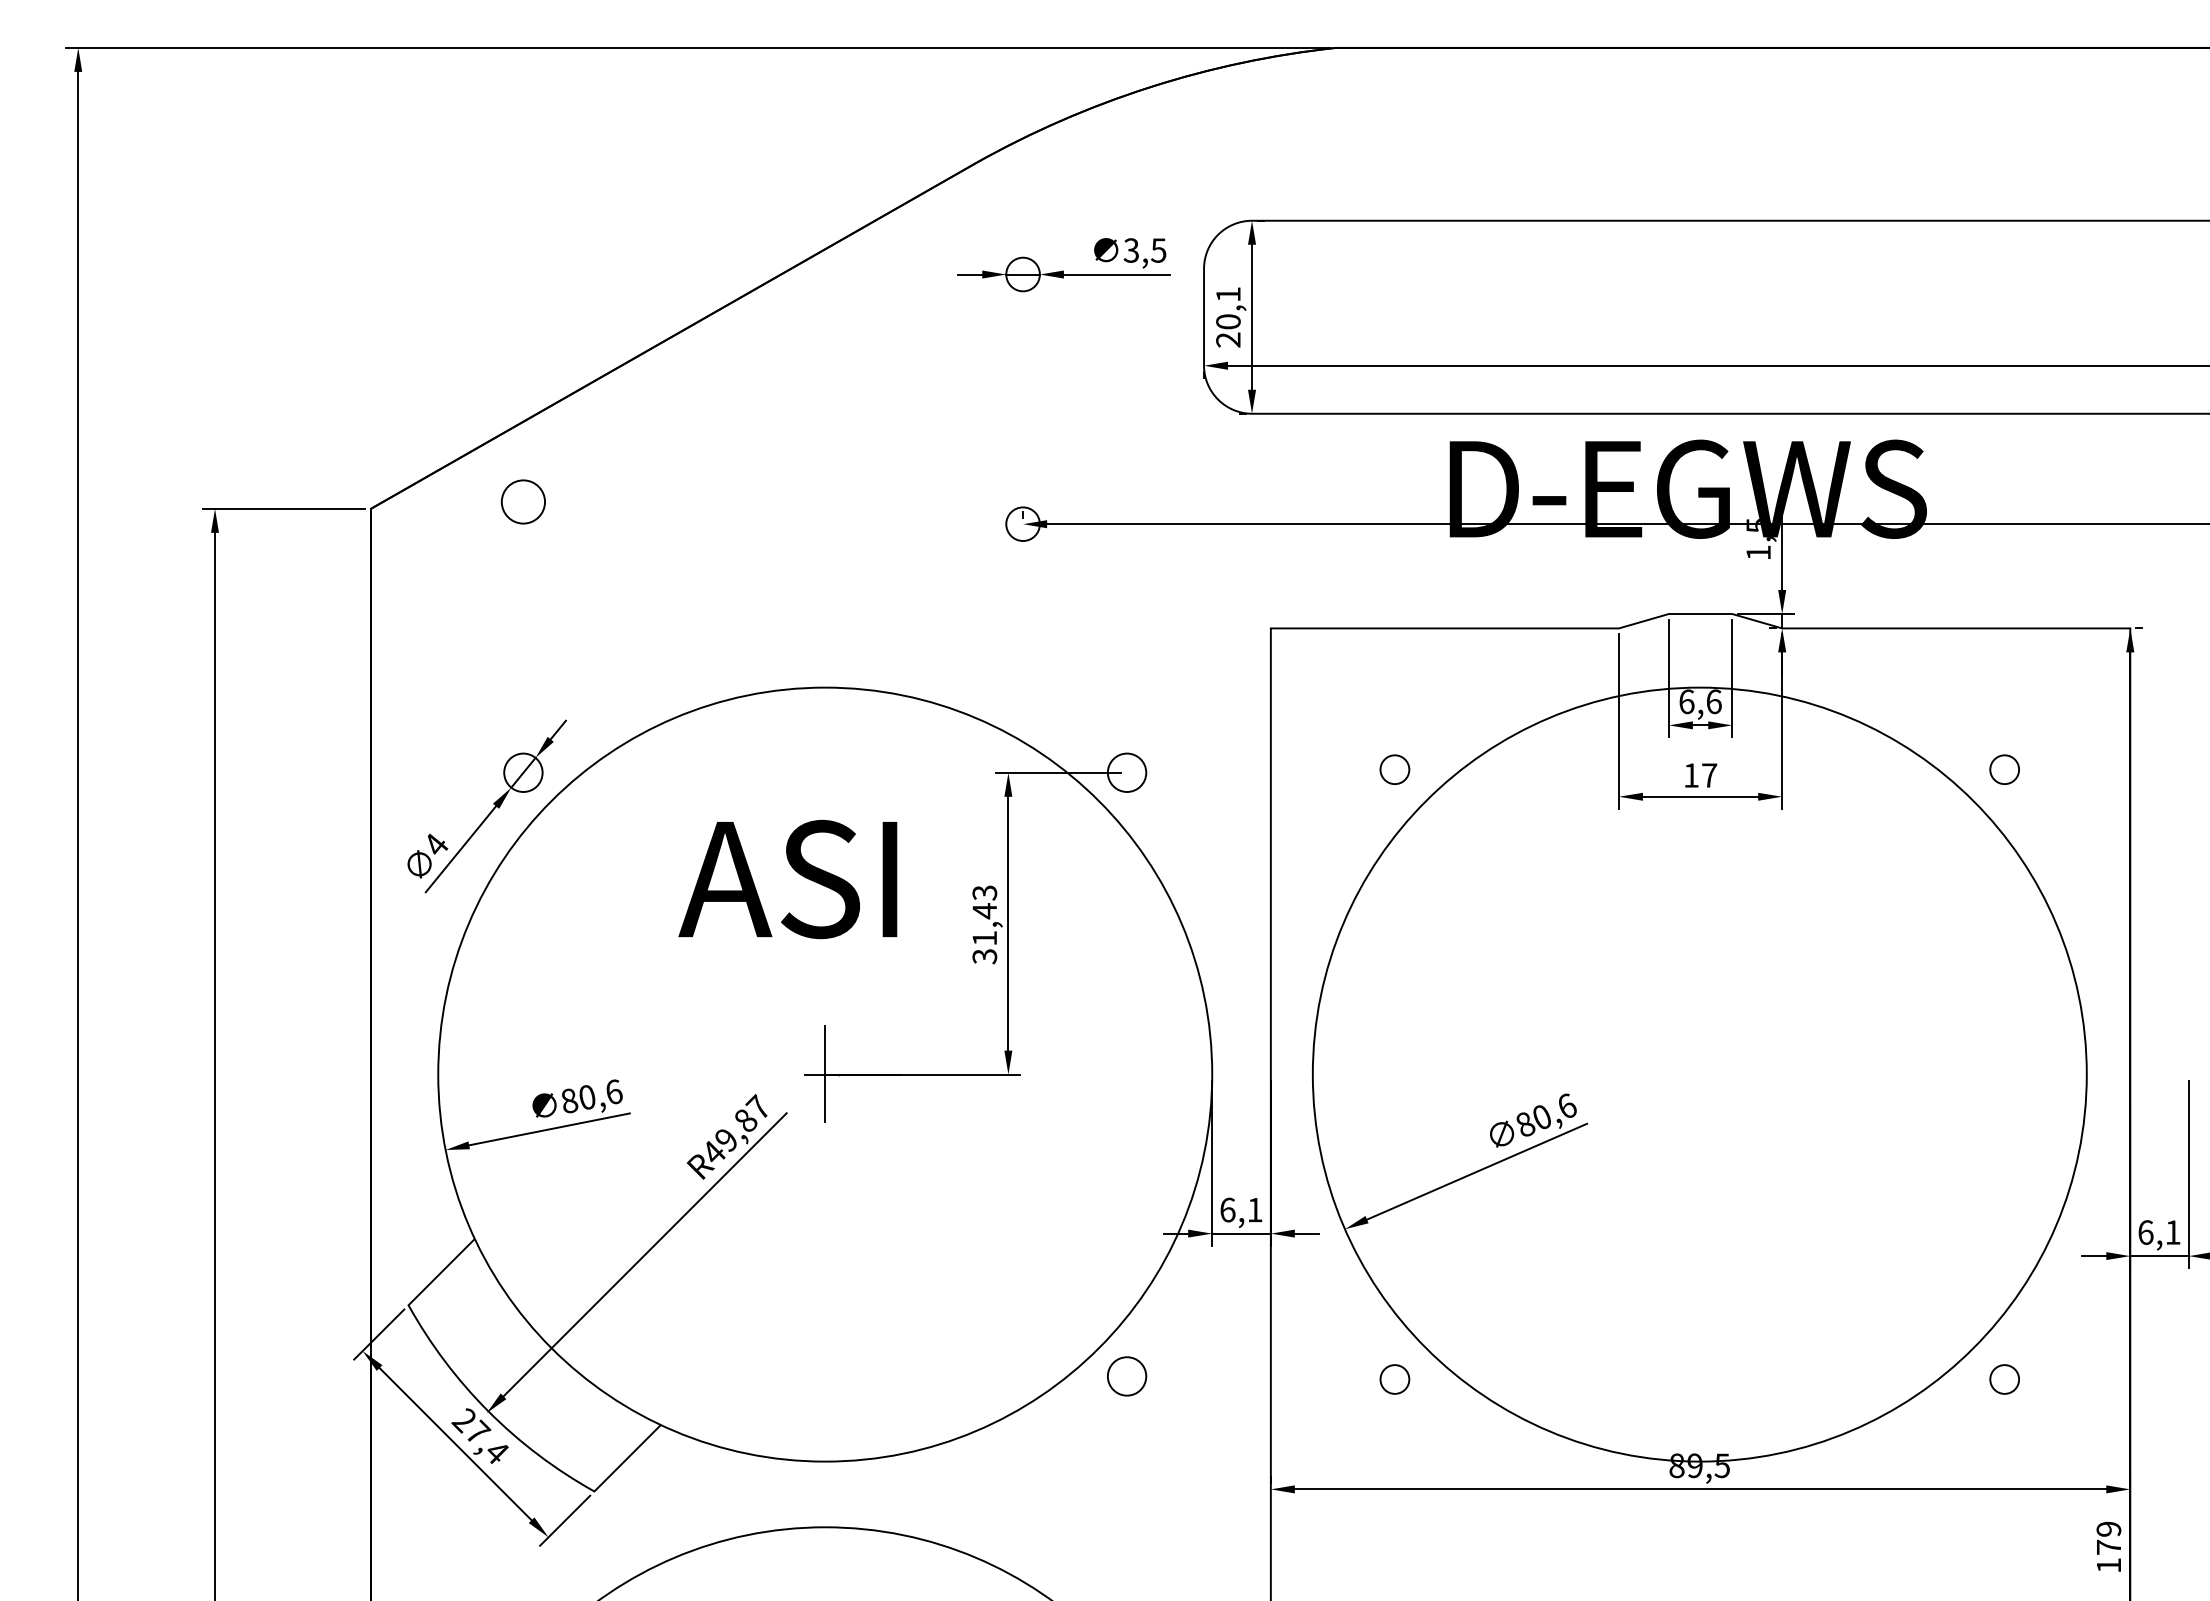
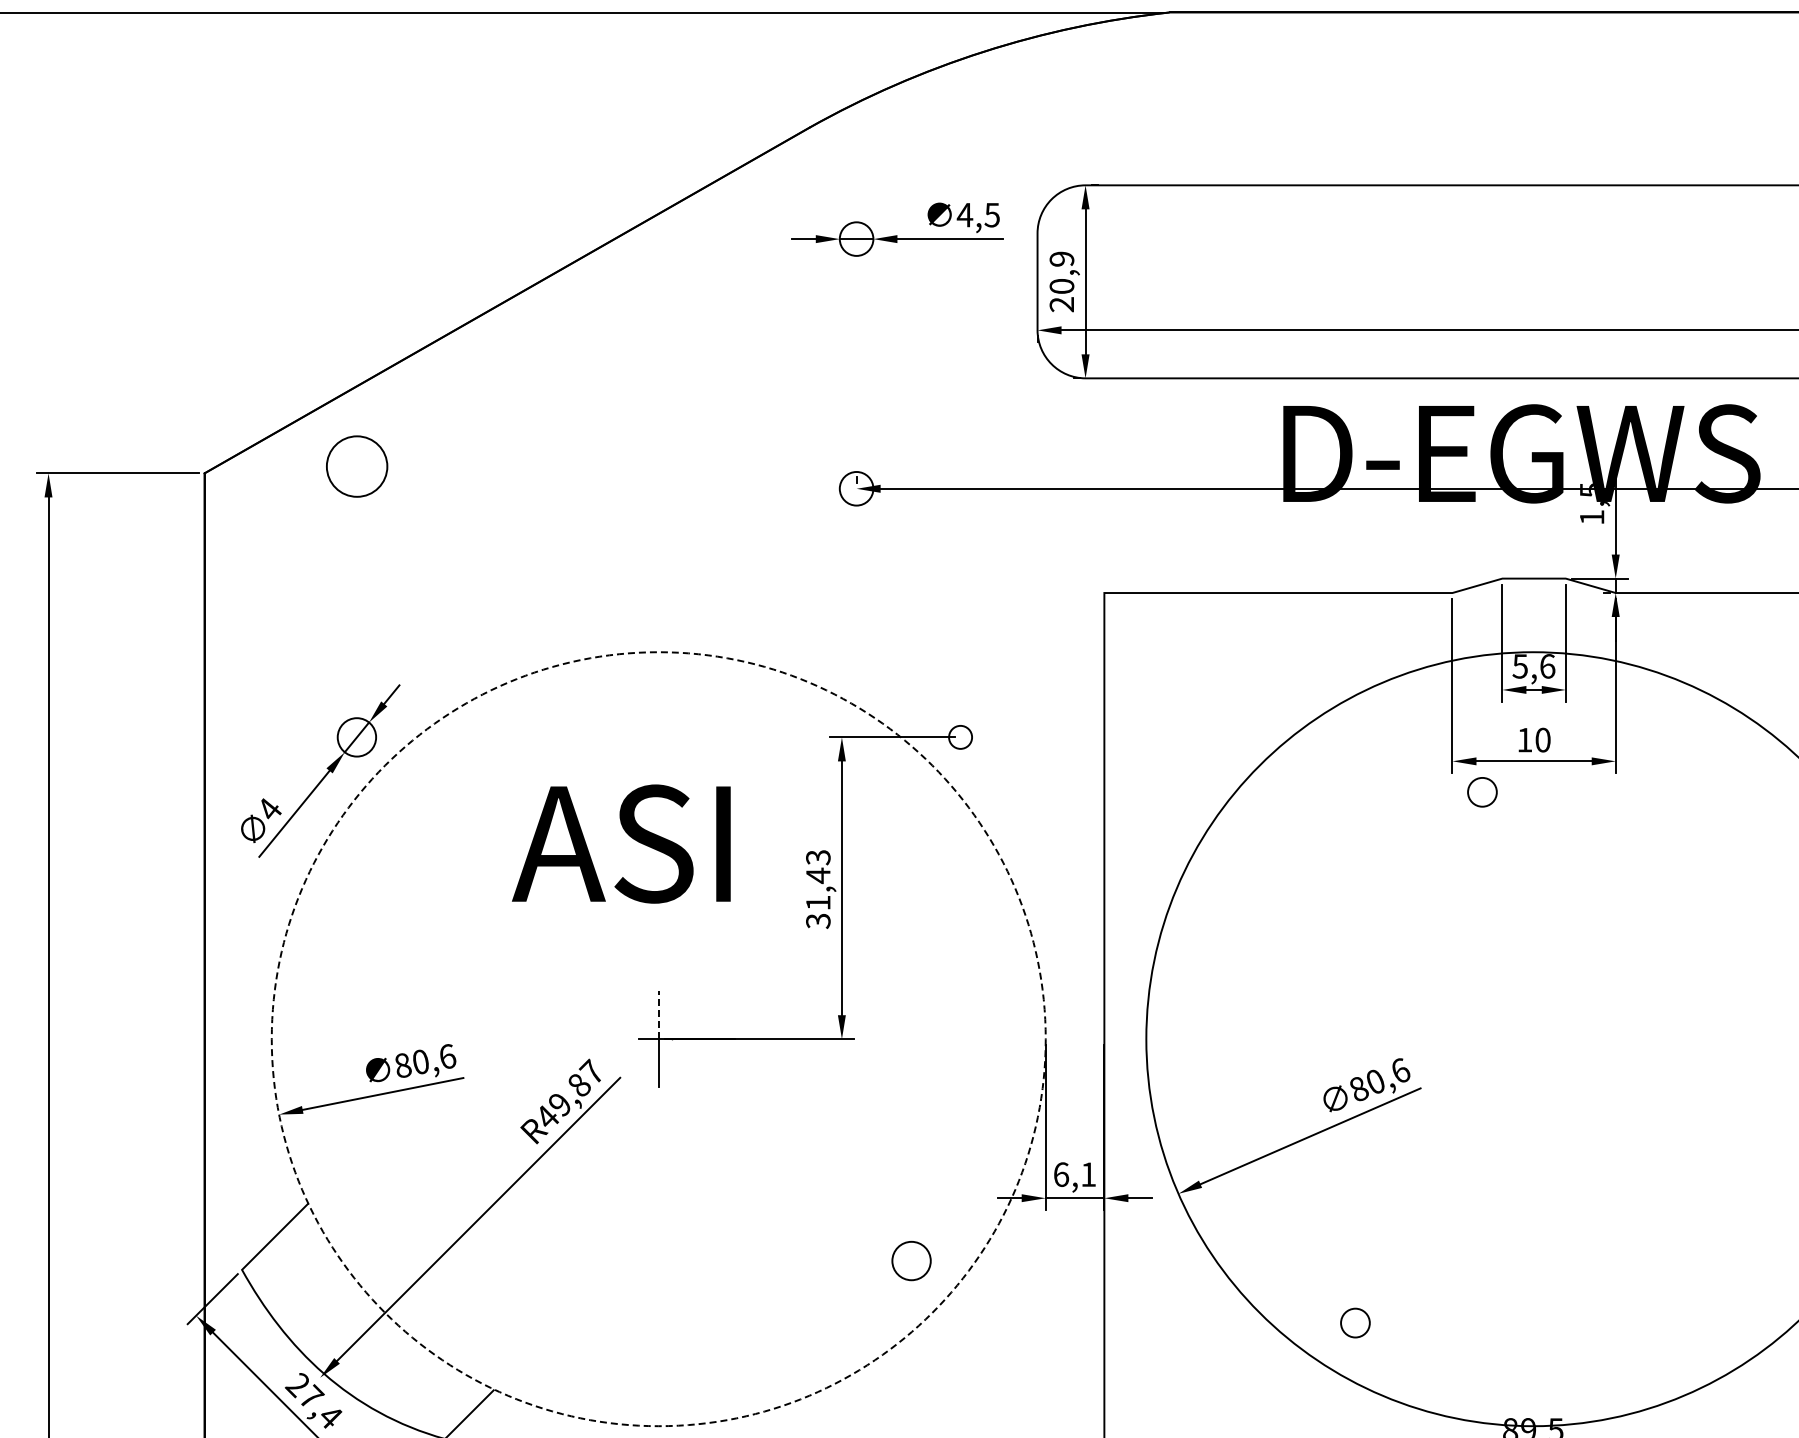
text: (1131, 250) -> (965, 215), 3,5 -> 4,5
text: (1228, 294) -> (1062, 259), 20,1 -> 20,9
circle: (522, 501) -> (356, 466), size x1.4
text: (1686, 701) -> (1520, 666), 6,6 -> 5,6
circle: (1394, 769) -> (1482, 792), moved
circle: (1126, 772) -> (960, 737), size x0.6
text: (1709, 775) -> (1543, 740), 17 -> 10
line: (825, 1049) -> (659, 1014), solid -> dashed
circle: (825, 1074) -> (659, 1039), solid -> dashed
circle: (1127, 1376) -> (912, 1261), moved
circle: (1394, 1379) -> (1355, 1323), moved

